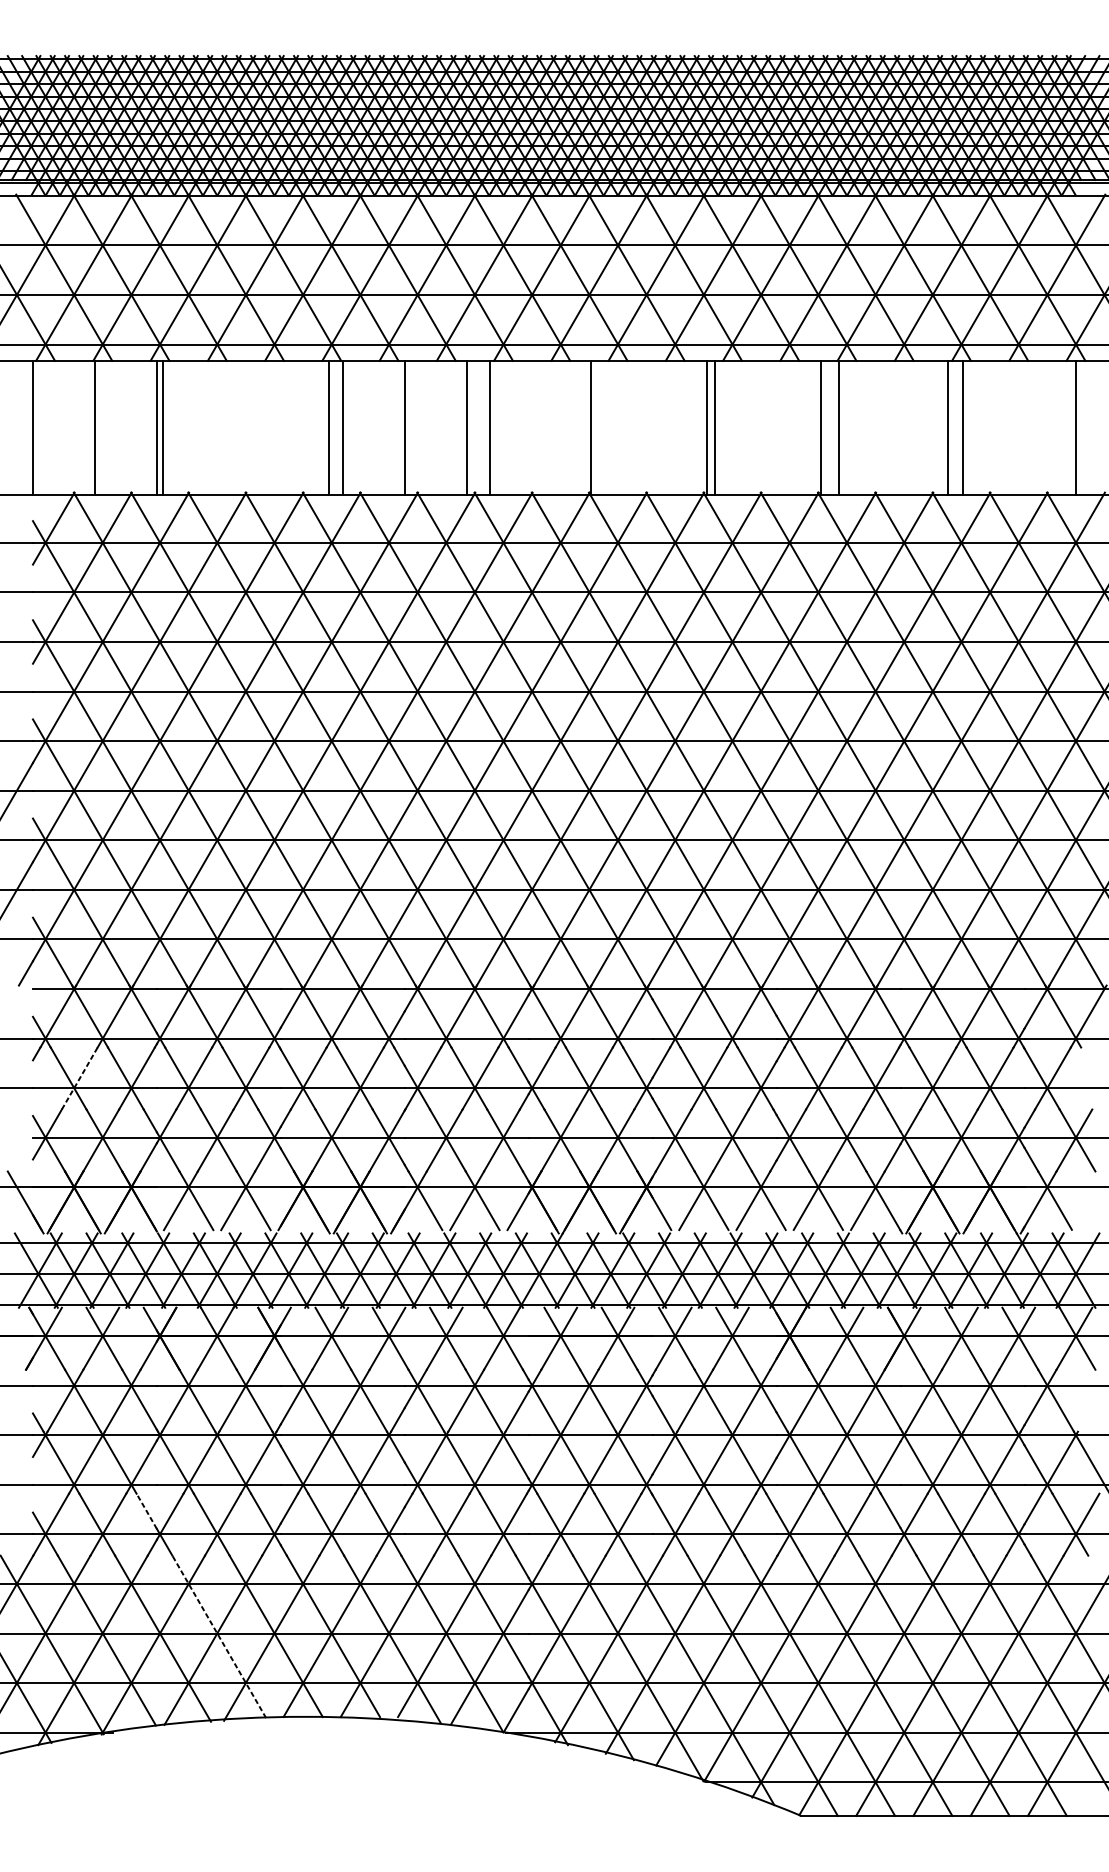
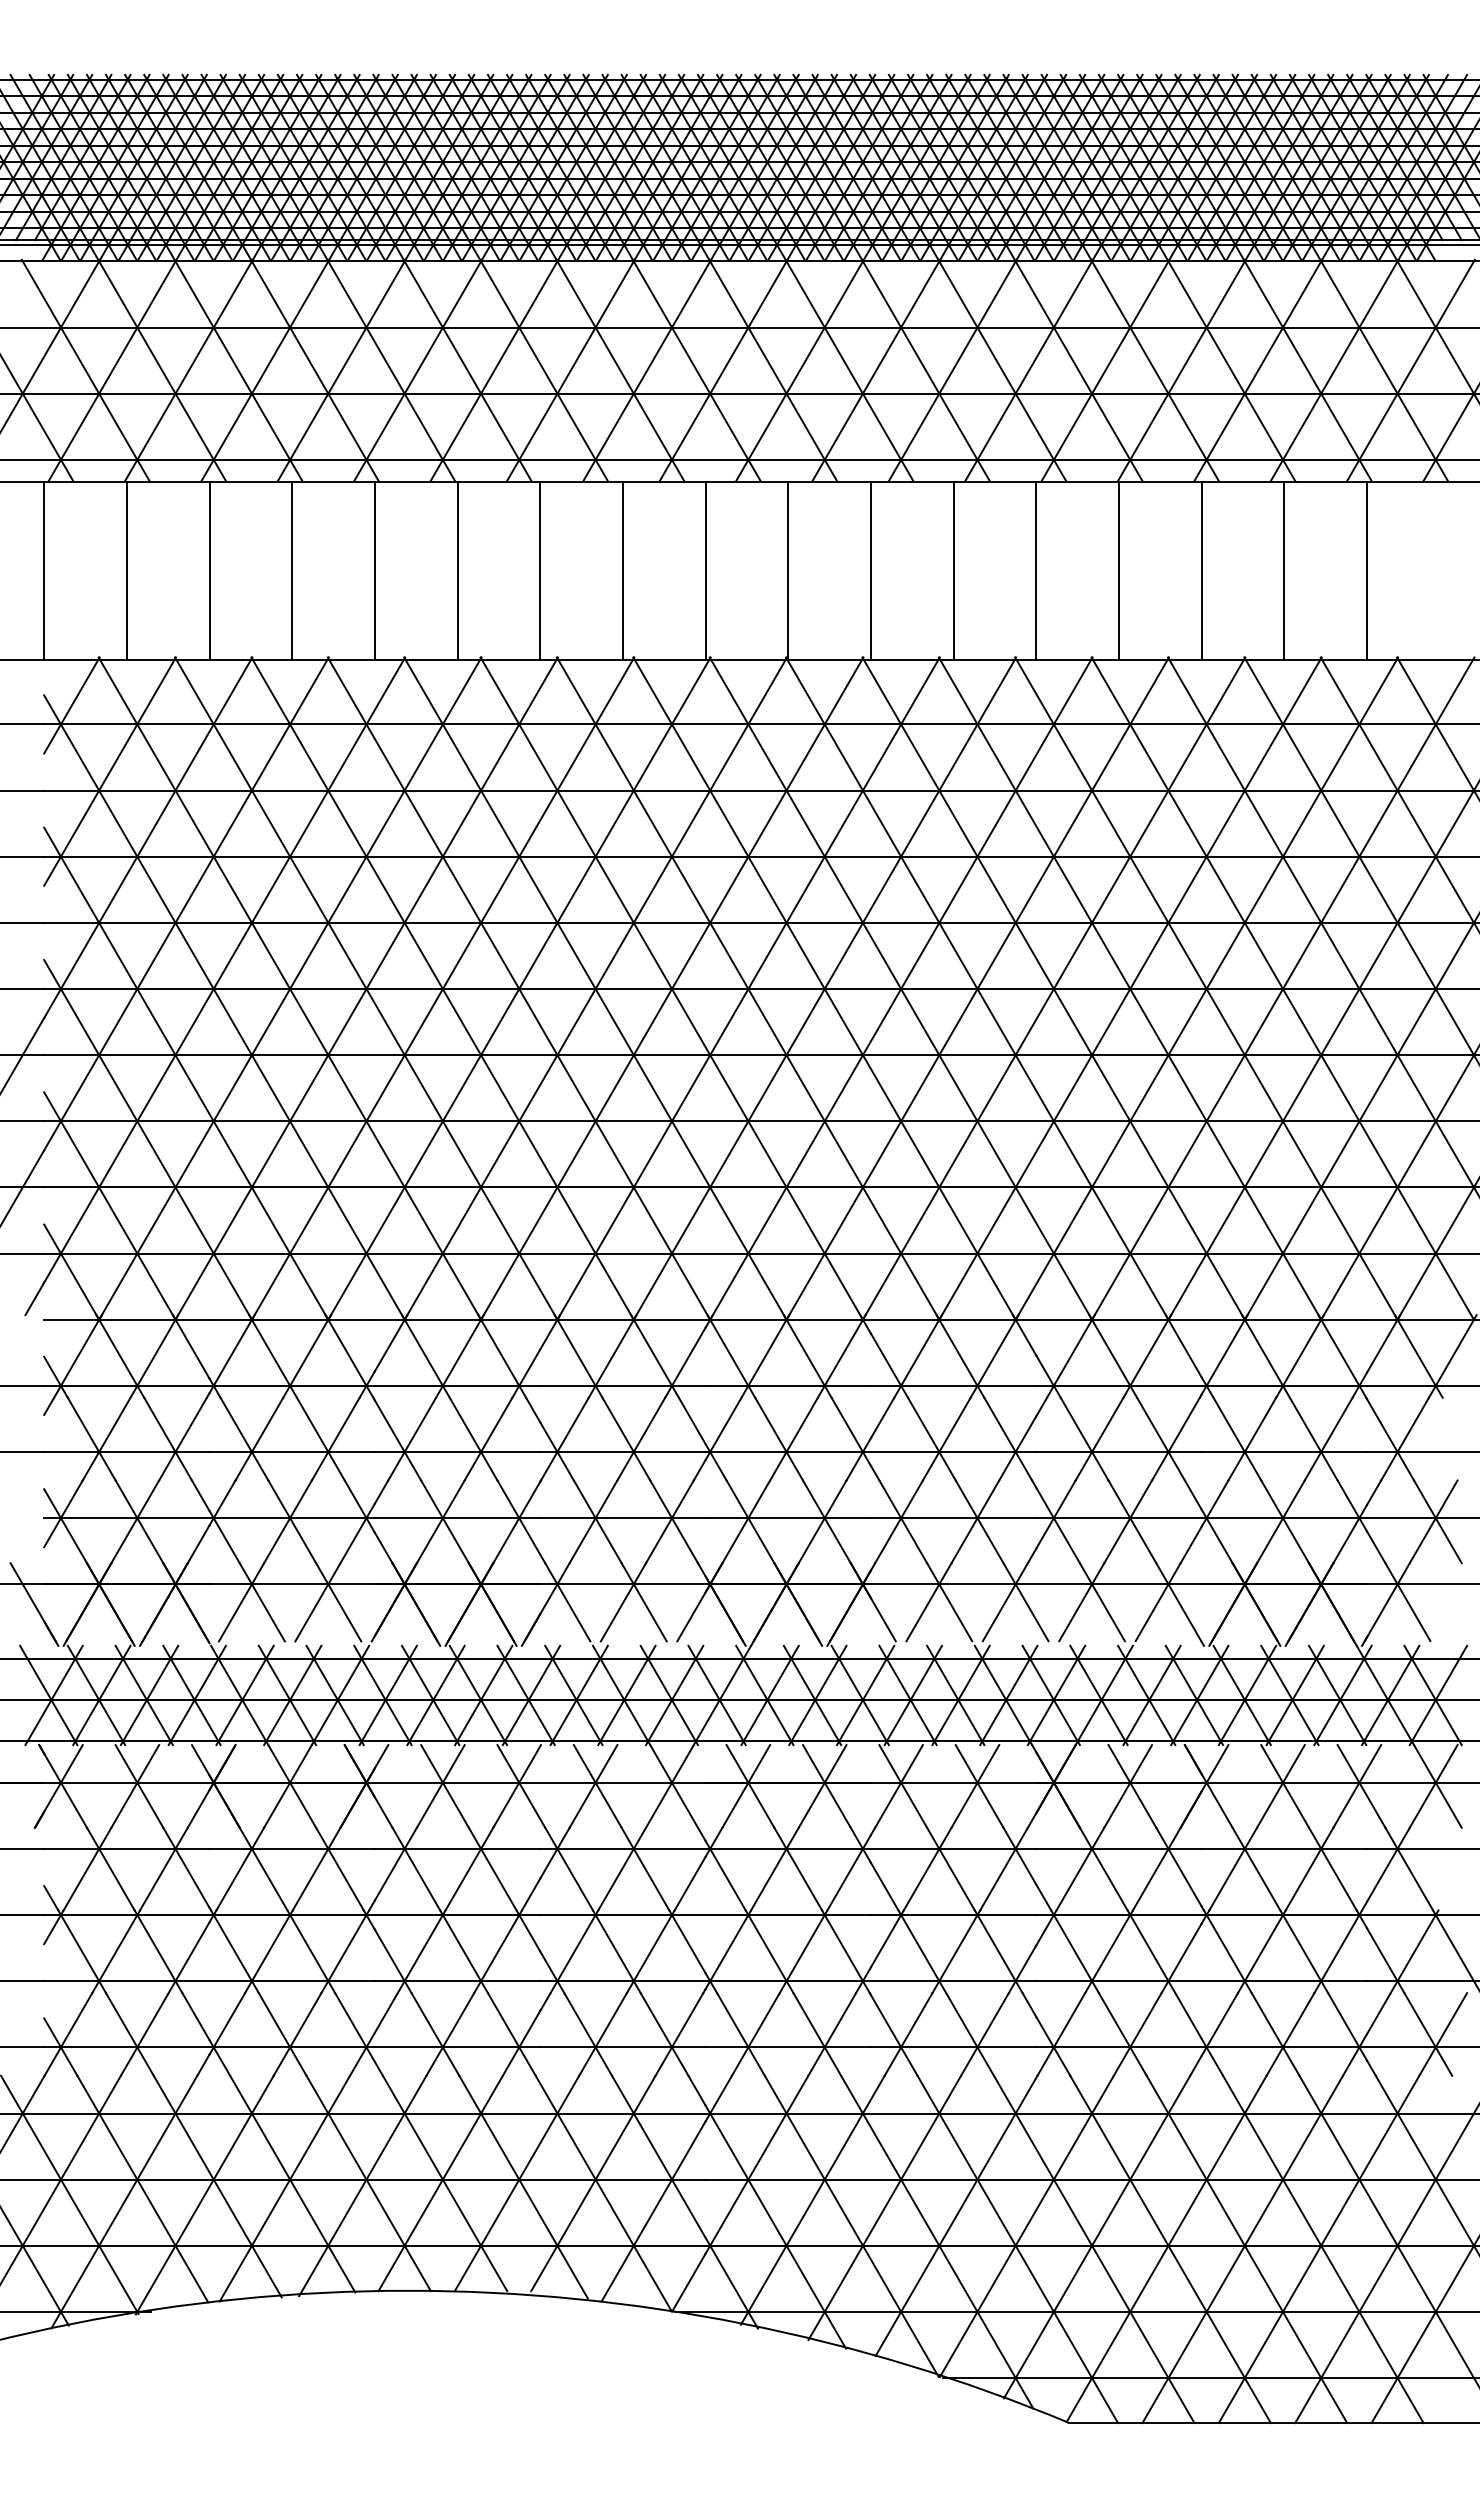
line: (163, 427) -> (292, 570), moved
line: (328, 427) -> (374, 570), moved
line: (489, 427) -> (705, 570), moved
line: (707, 427) -> (870, 570), moved
line: (820, 427) -> (1036, 570), moved
line: (947, 427) -> (1201, 570), moved
line: (1076, 427) -> (1367, 570), moved
line: (79, 1078) -> (106, 1439), dashed -> solid
line: (146, 1511) -> (195, 2016), dashed -> solid
line: (219, 1636) -> (292, 2183), dashed -> solid

